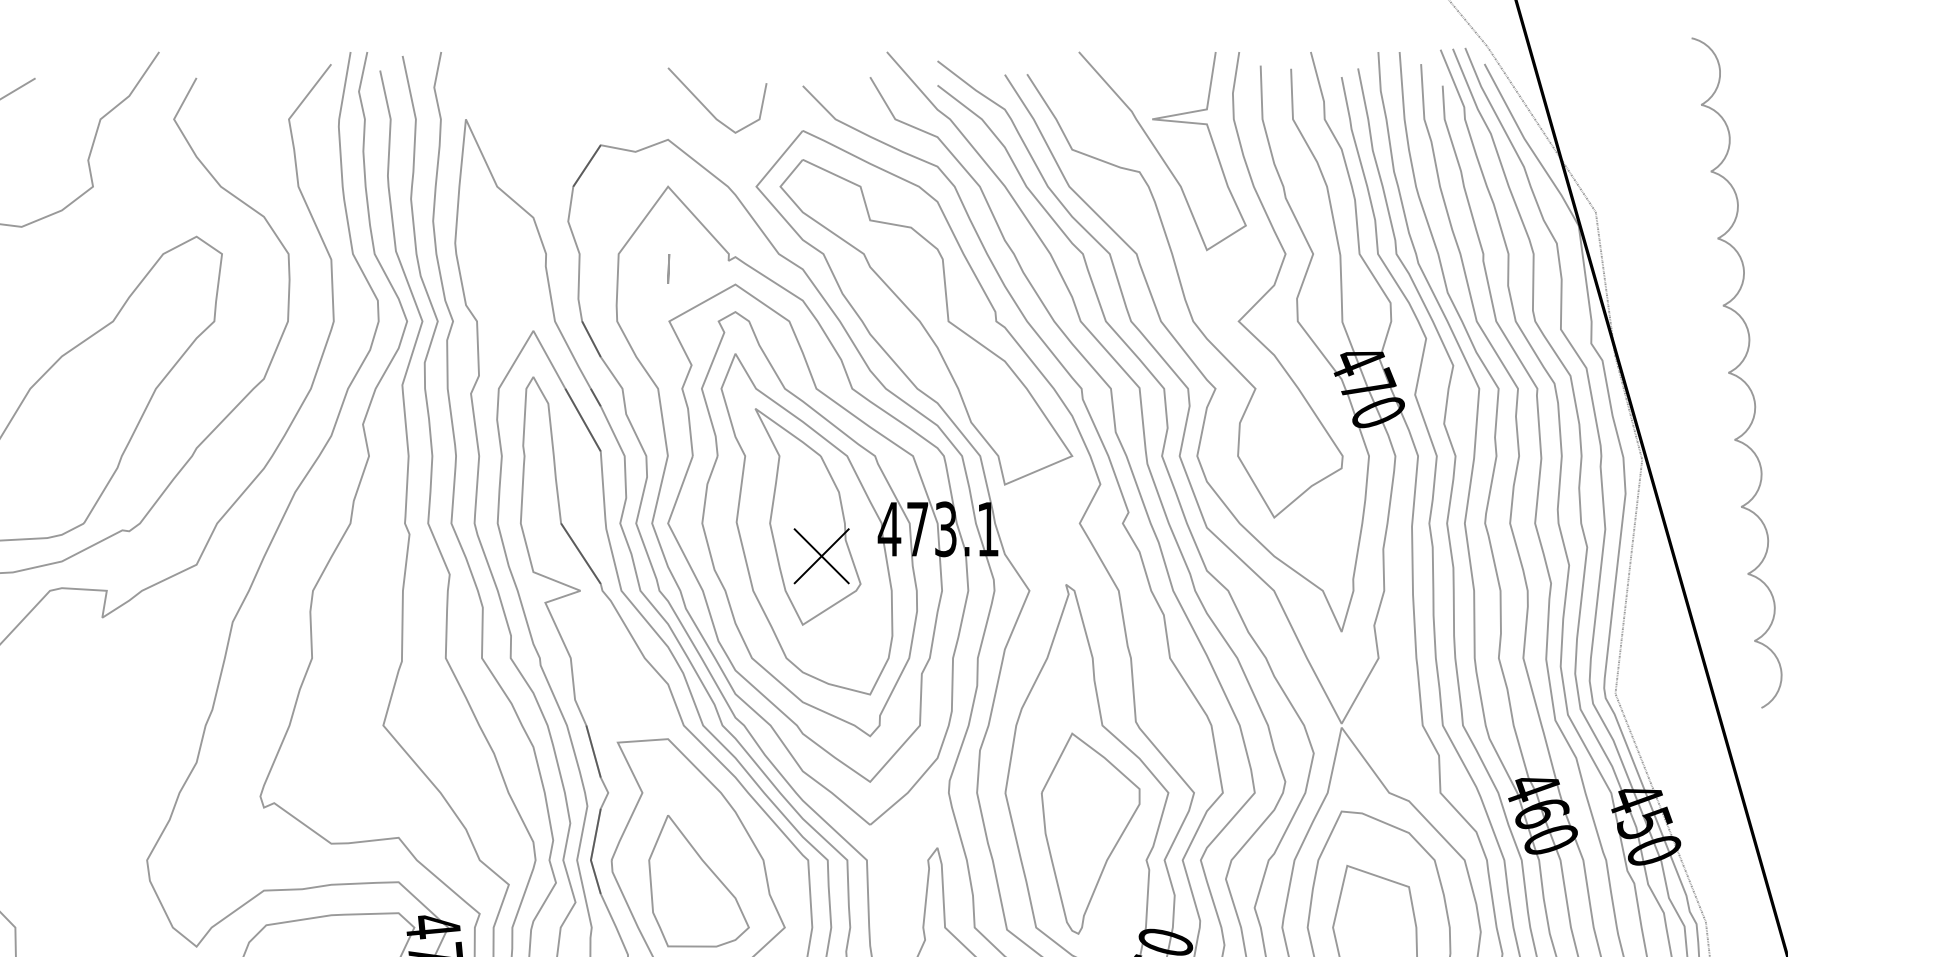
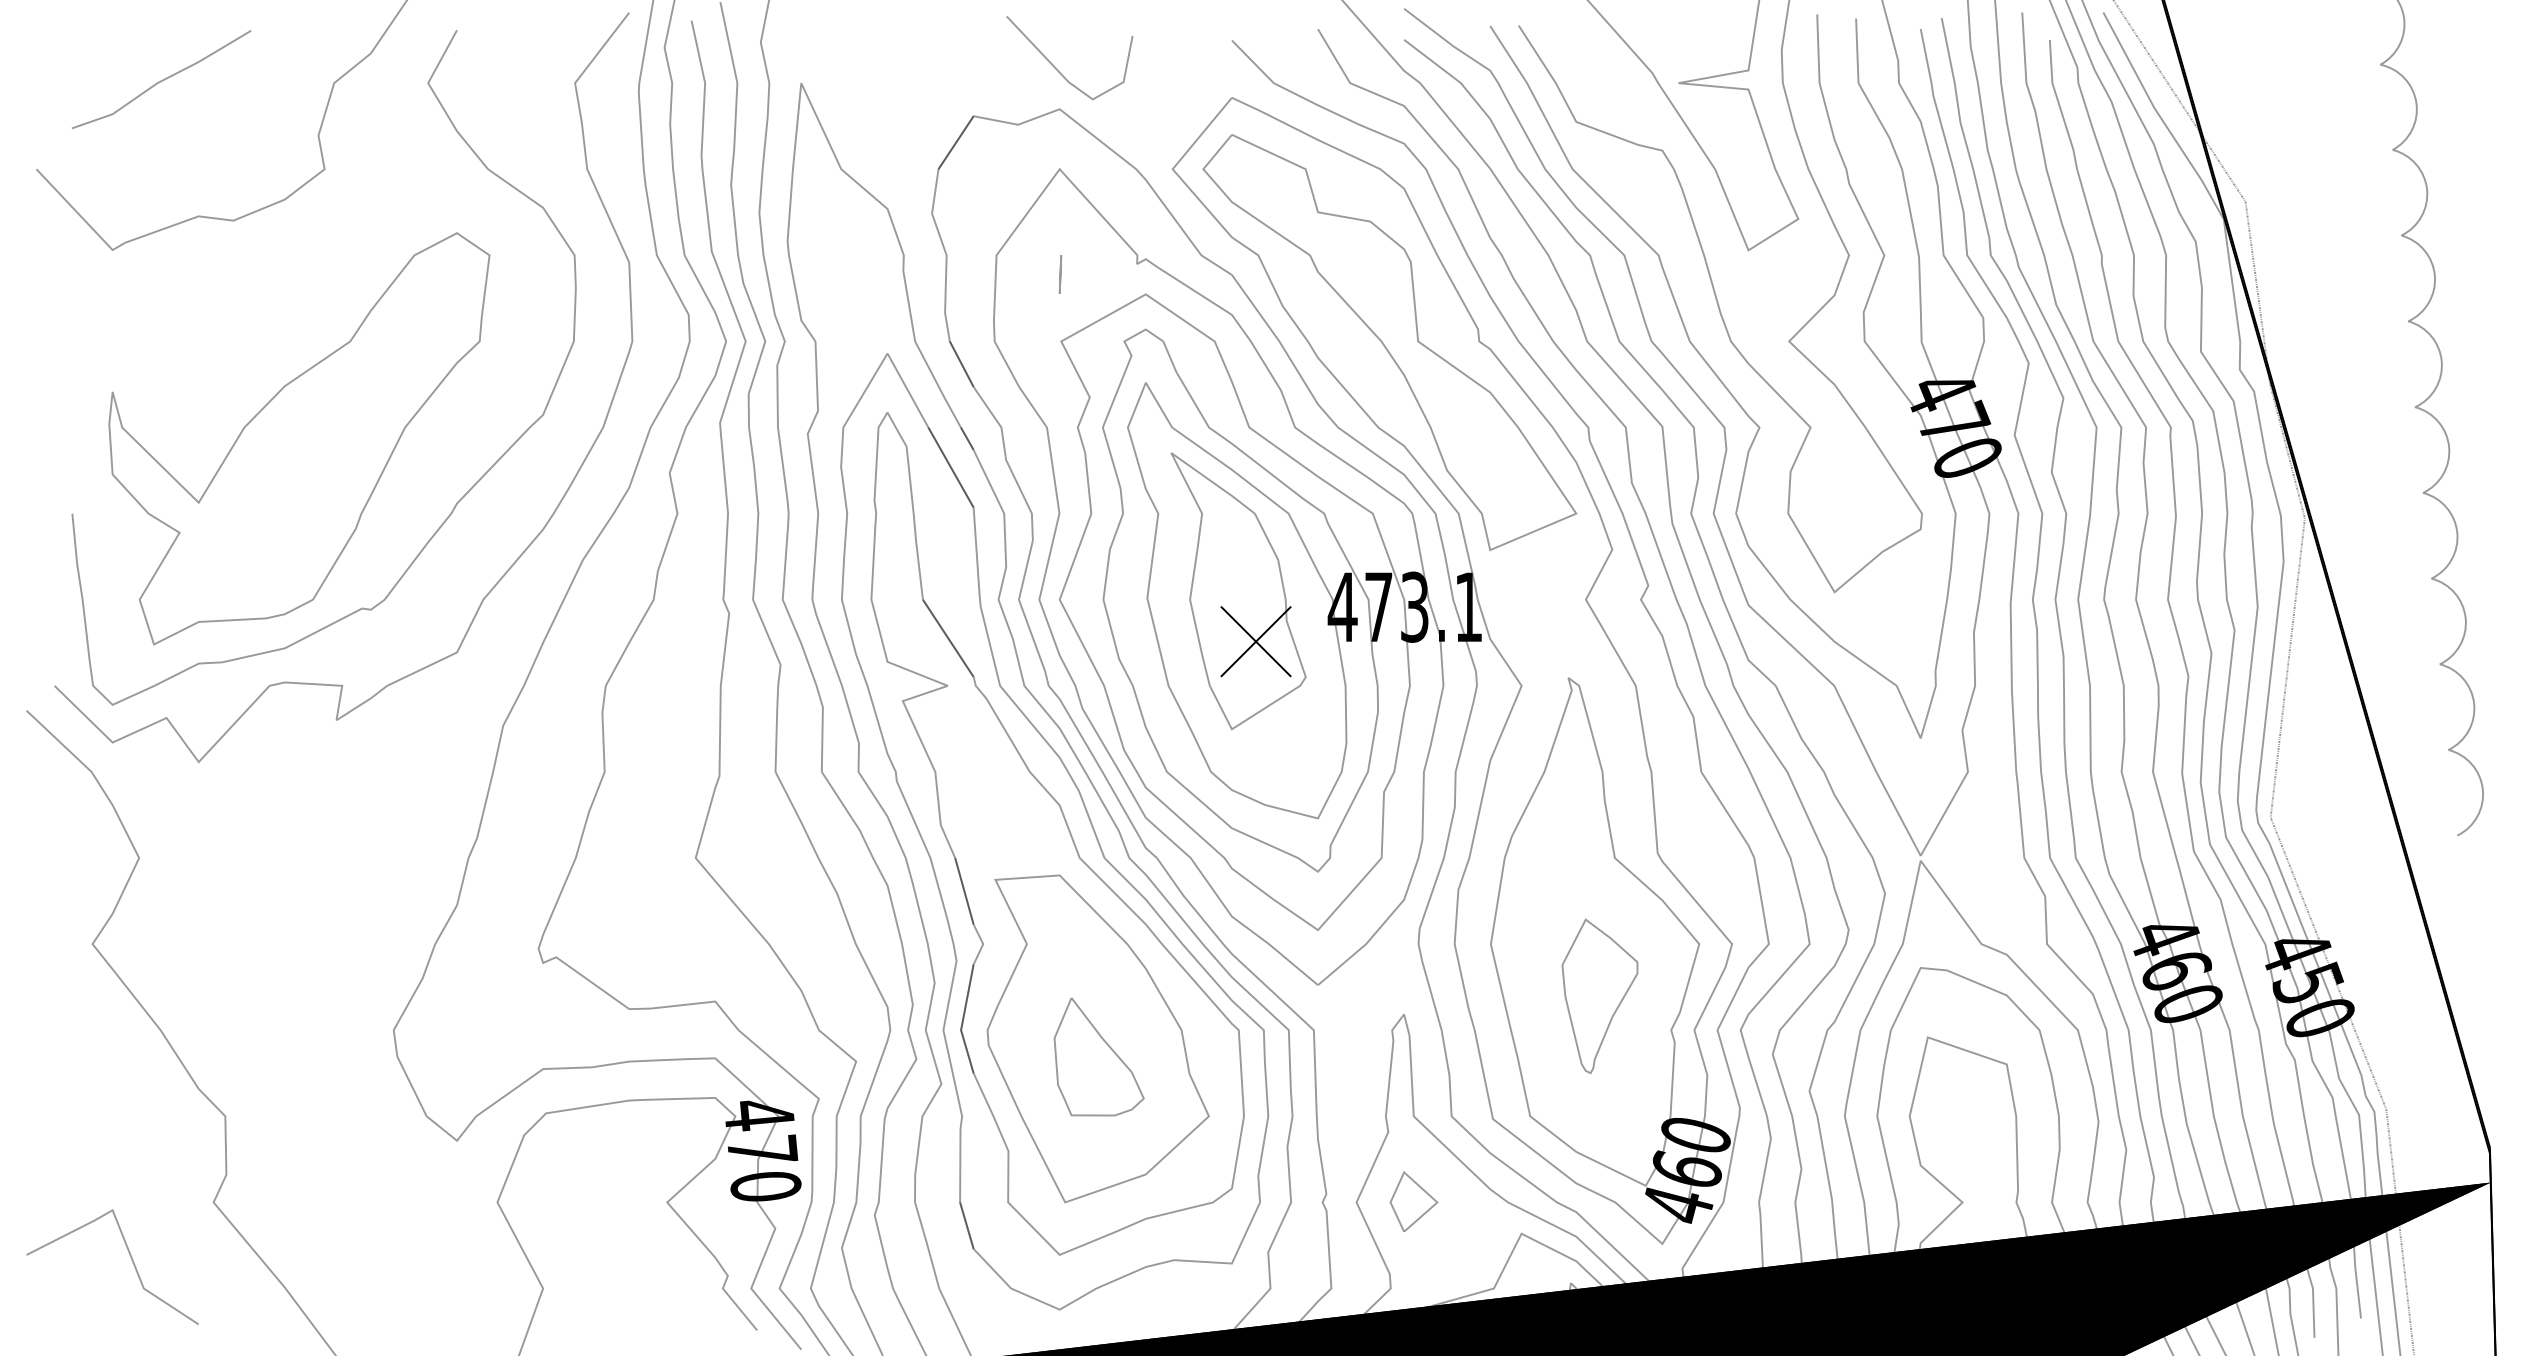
line: (707, 109) -> (1057, 69), moved
part: (1090, 833) -> (1599, 996), size x0.6
part: (698, 880) -> (1098, 1056), size x0.7

